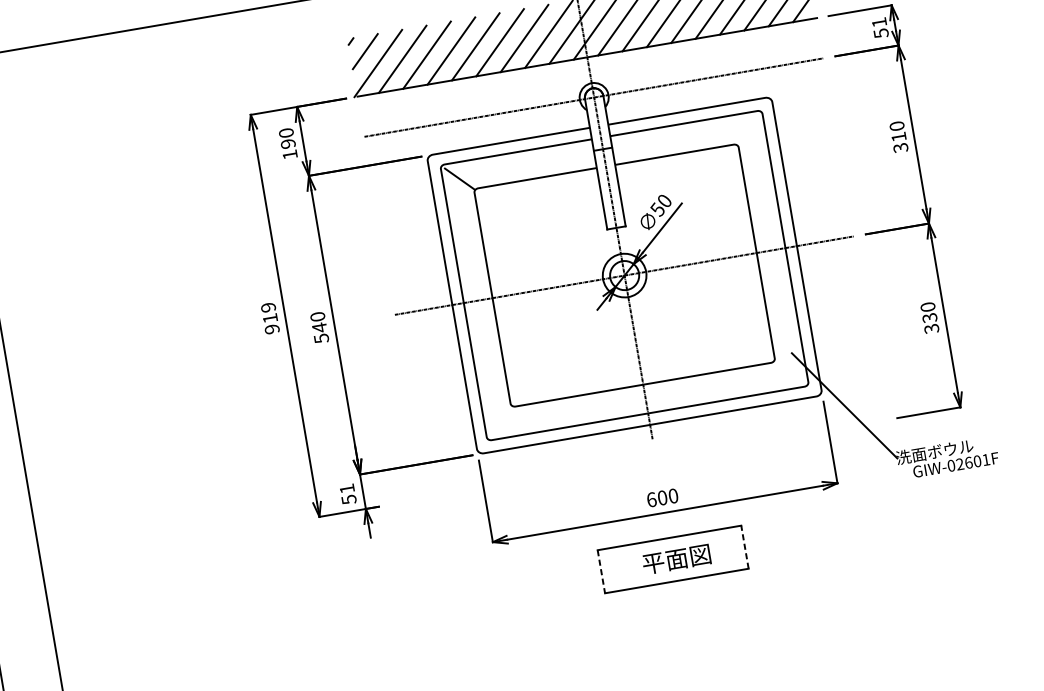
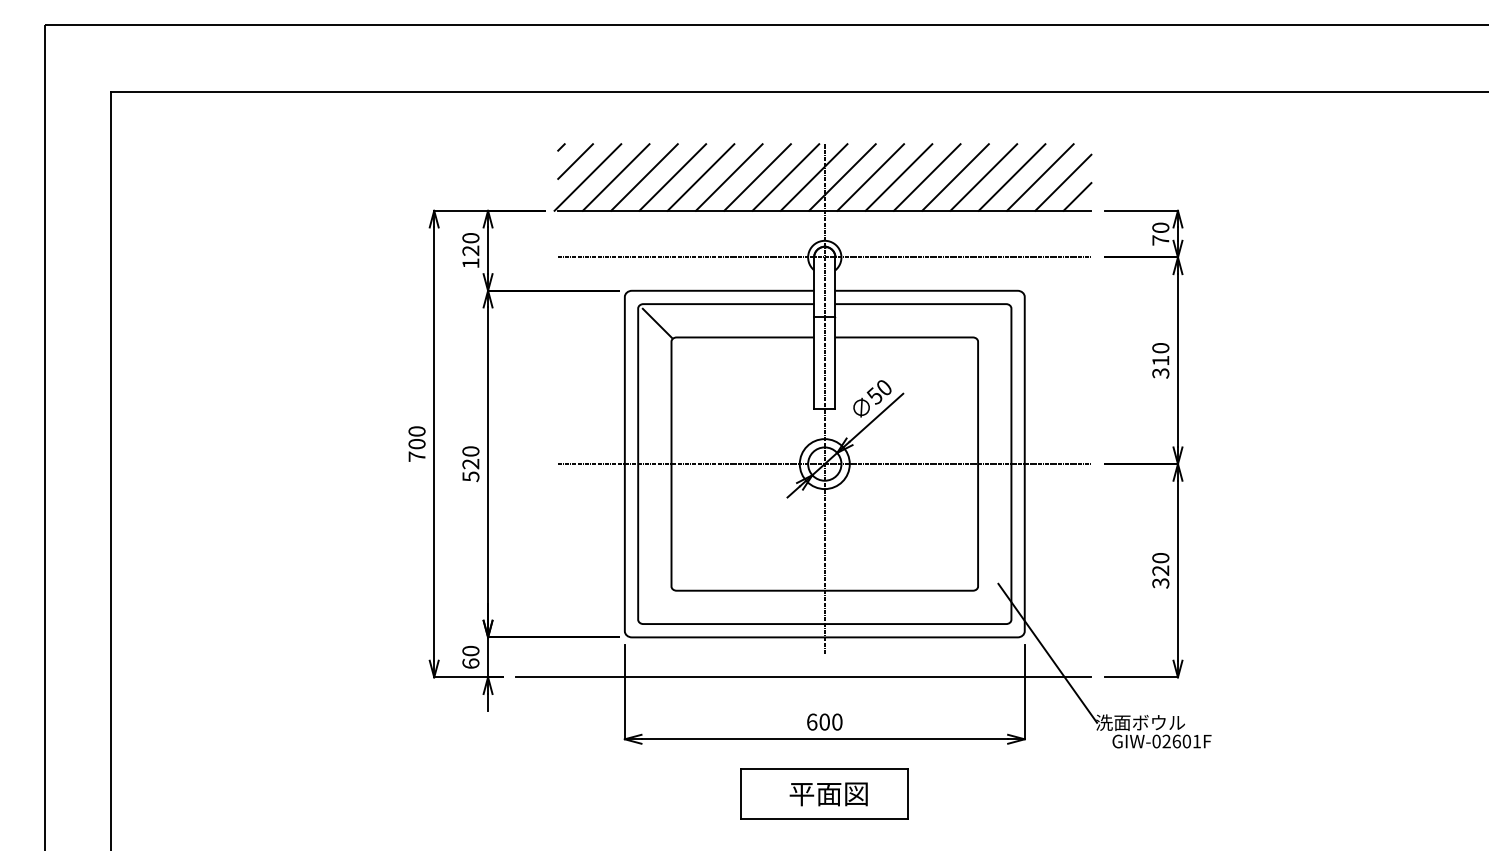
text: (879, 27) -> (1160, 233), 51 -> 70
text: (288, 143) -> (471, 250), 190 -> 120
text: (269, 317) -> (416, 443), 919 -> 700
text: (929, 317) -> (1160, 570), 330 -> 320
text: (319, 327) -> (470, 463), 540 -> 520
line: (637, 462) -> (803, 677), added
text: (347, 494) -> (470, 657), 51 -> 60
line: (745, 547) -> (908, 793), dashed -> solid
line: (601, 571) -> (741, 793), dashed -> solid

